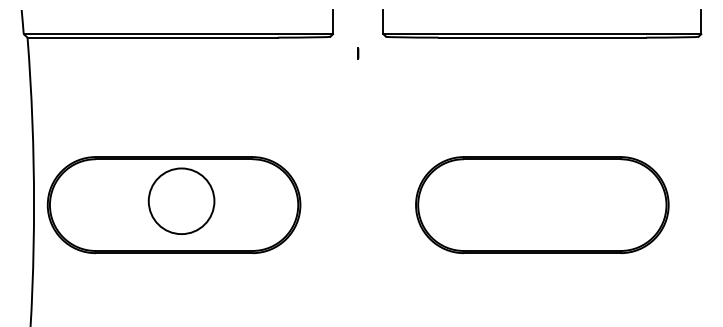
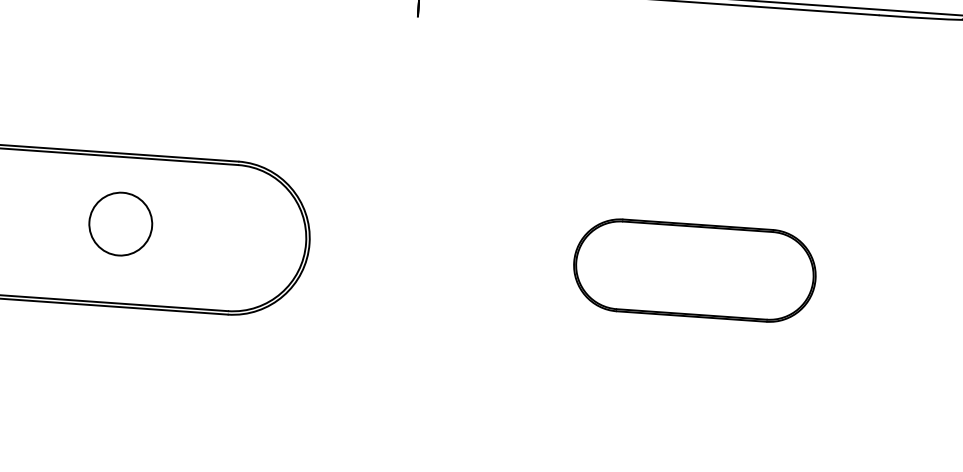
circle: (181, 201) -> (120, 224), size x0.6
part: (542, 205) -> (695, 270), size x0.6

